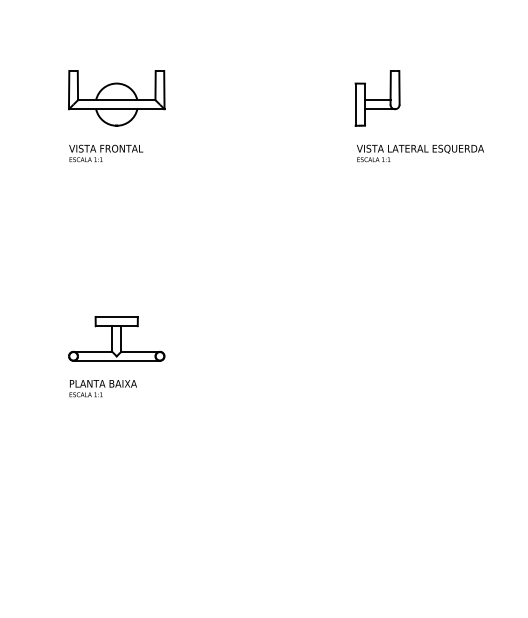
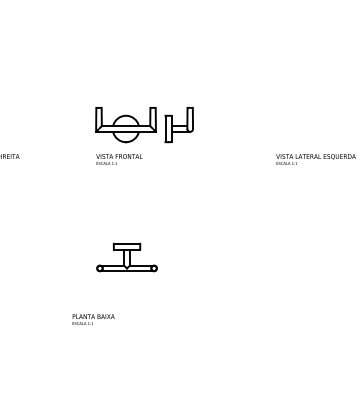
part: (376, 99) -> (178, 125), moved
part: (115, 338) -> (126, 257), moved
text: (103, 388) -> (93, 319), moved

